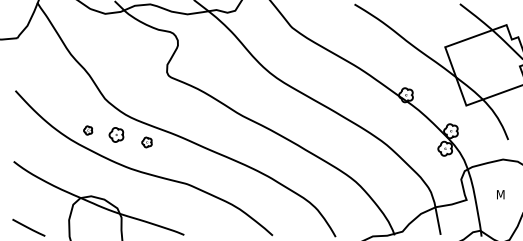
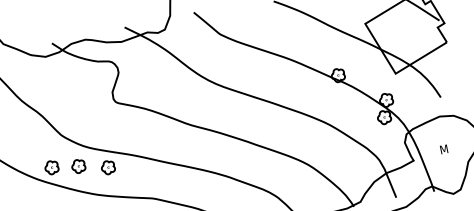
part: (87, 130) -> (51, 167), size x1.67
part: (146, 142) -> (107, 167), size x1.43

